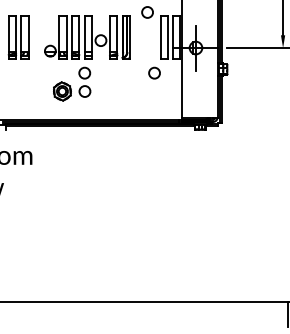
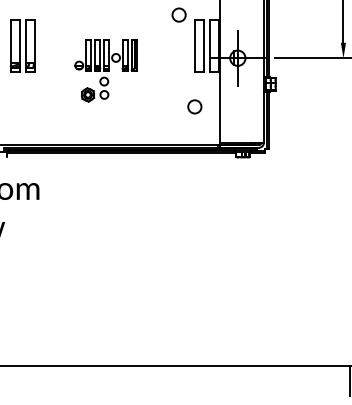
part: (87, 58) -> (106, 70), size x0.6
circle: (154, 72) -> (194, 106), moved

